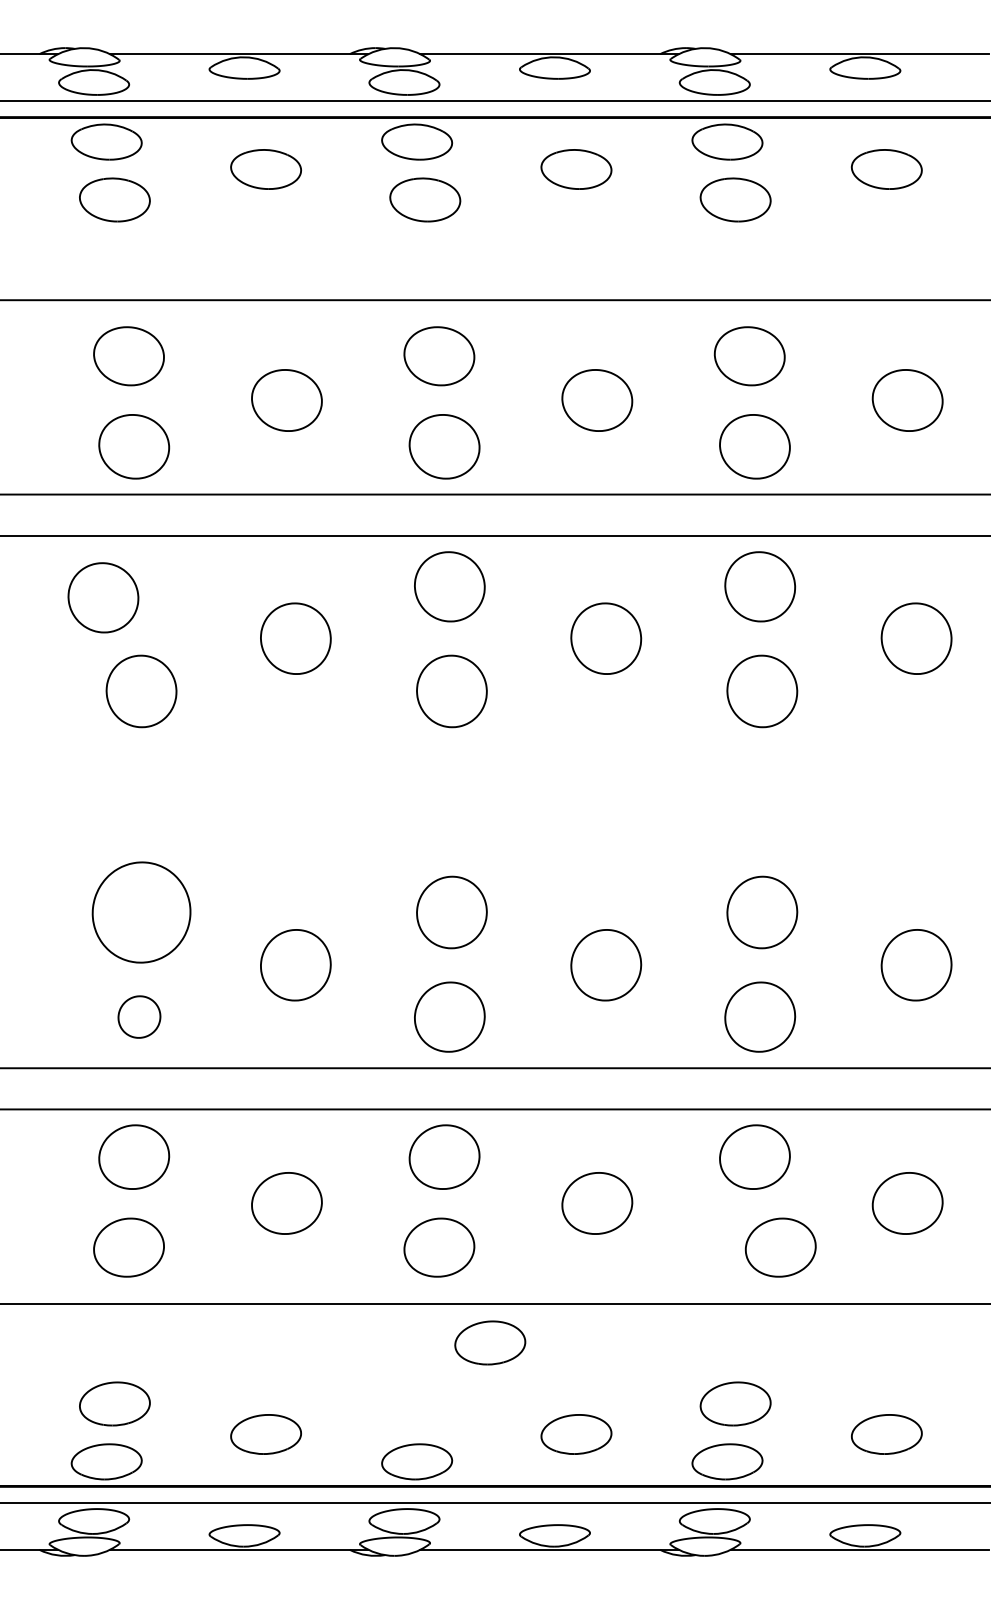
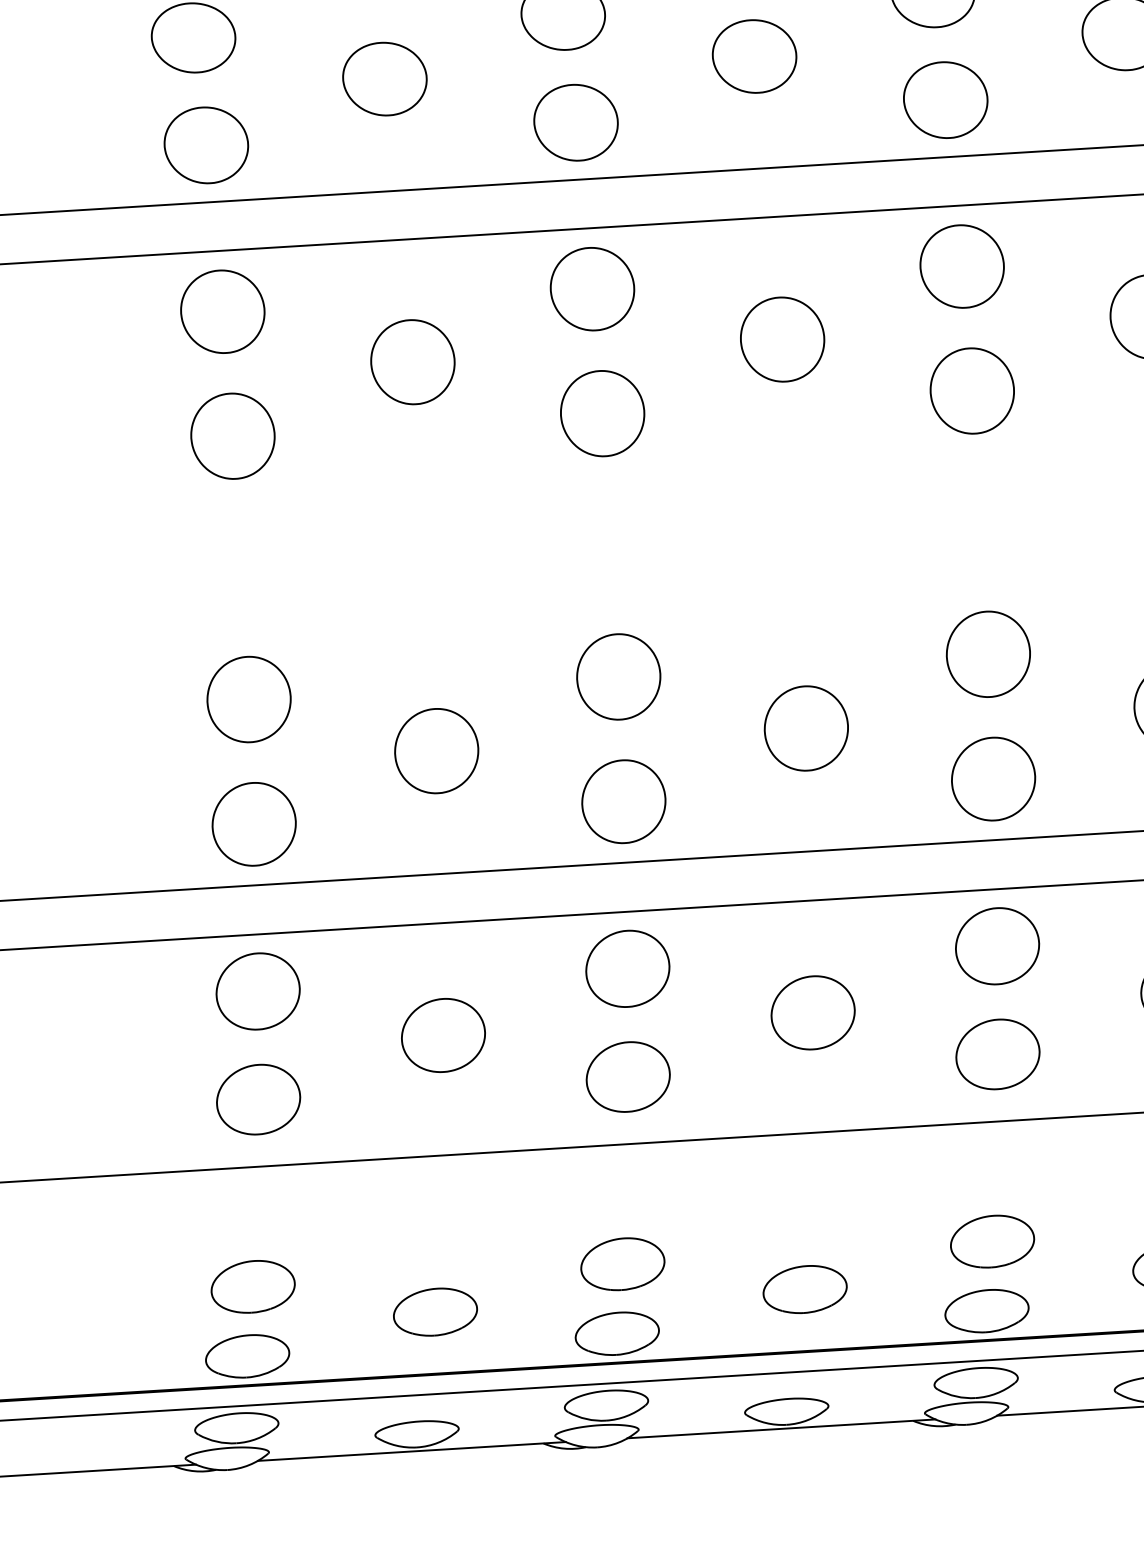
part: (103, 597) -> (222, 311), moved
part: (141, 912) -> (249, 699), size x0.71
part: (139, 1016) -> (254, 823), size x1.67
part: (780, 1247) -> (997, 1054), moved
part: (490, 1342) -> (623, 1263), moved

